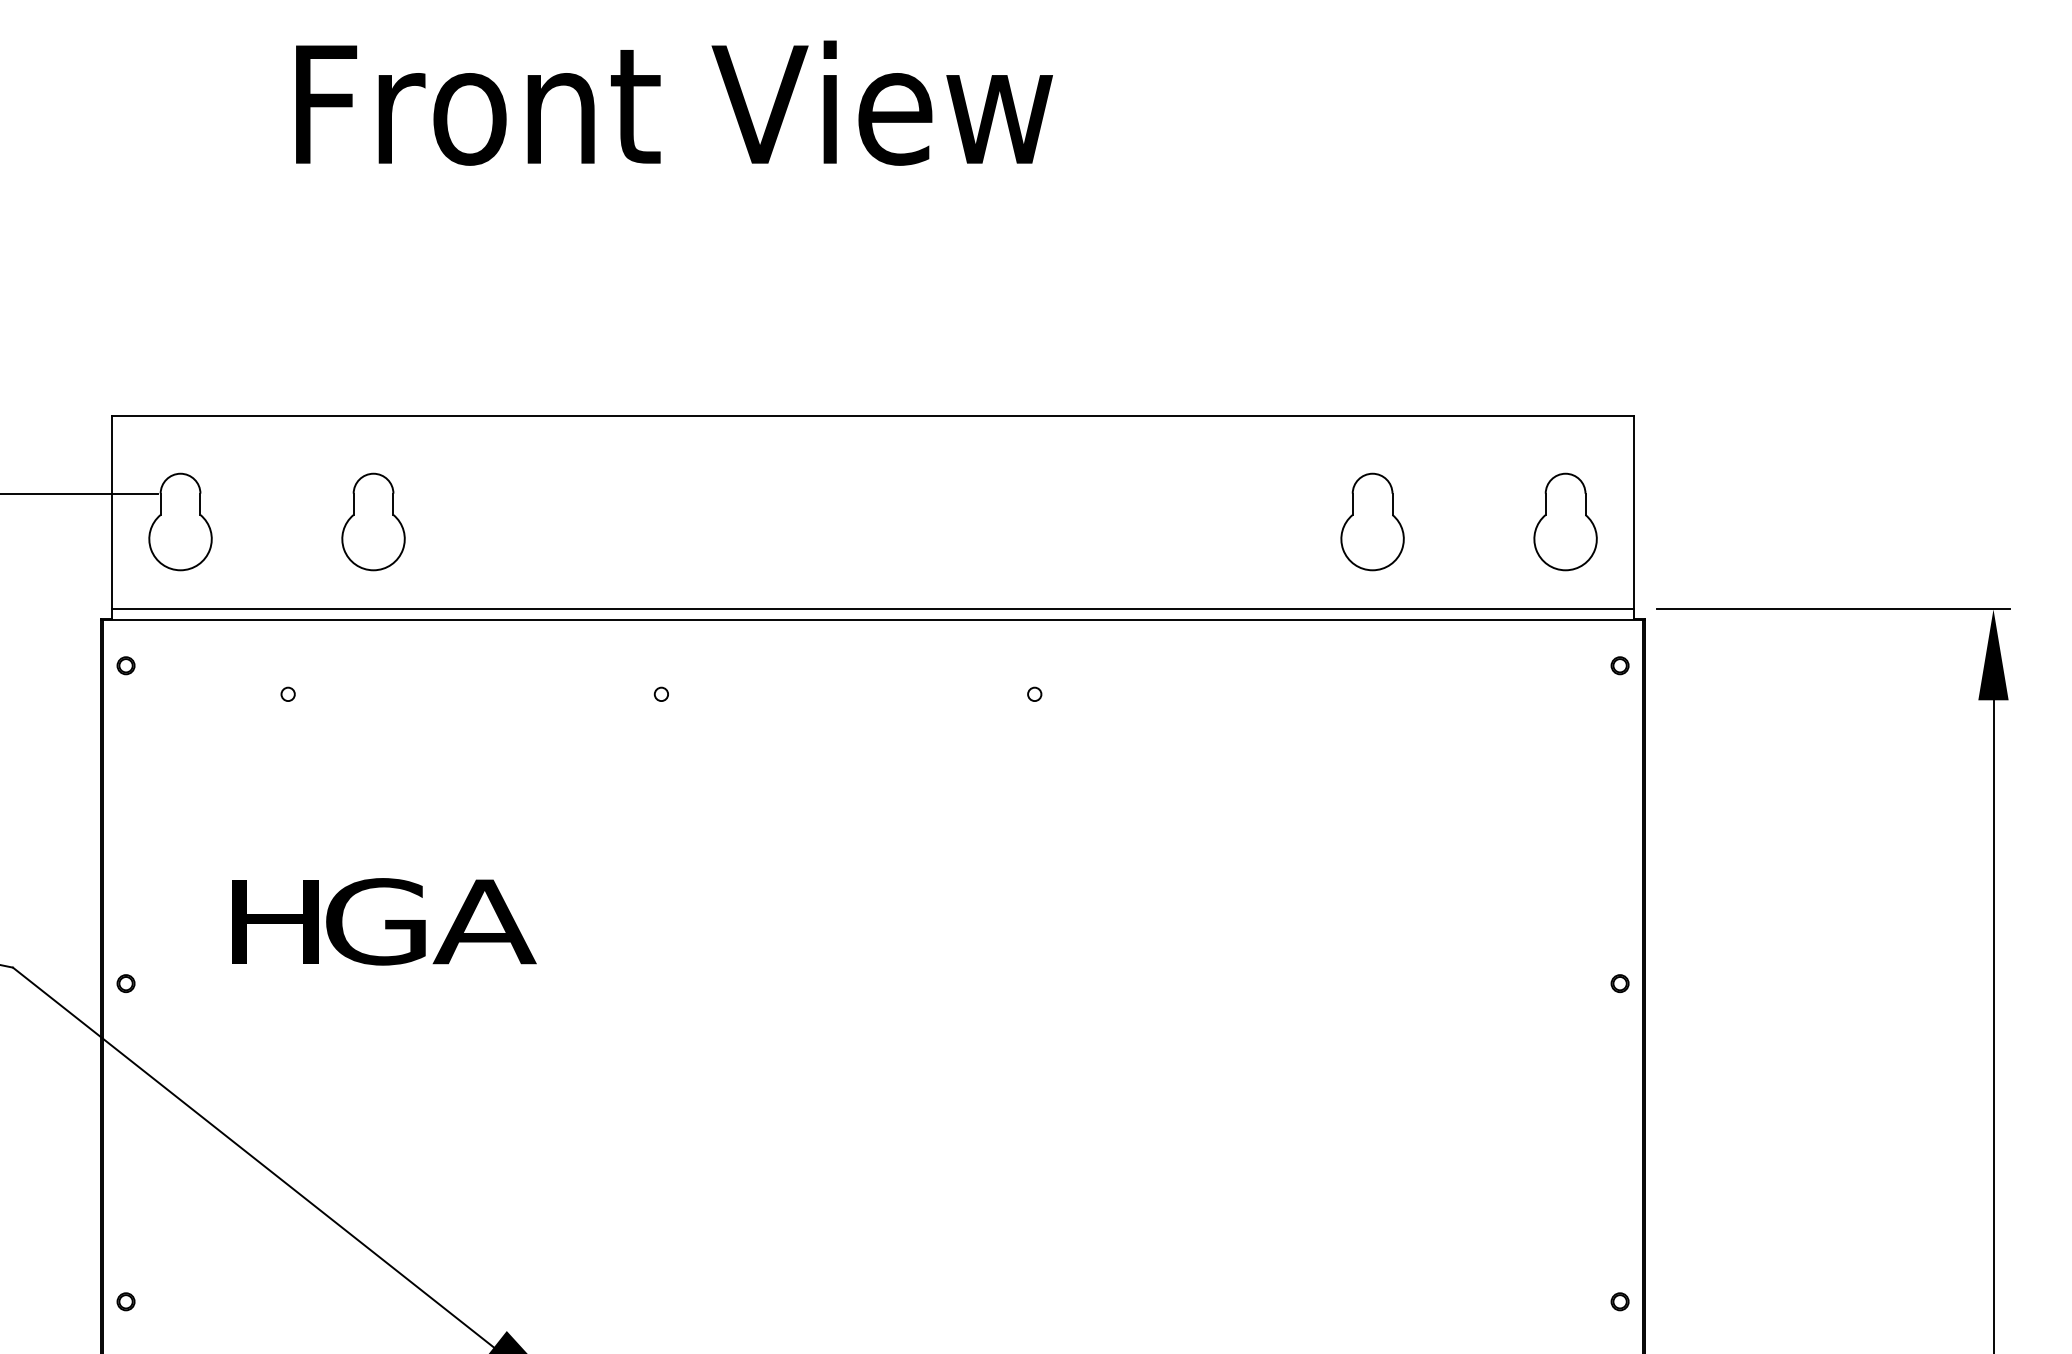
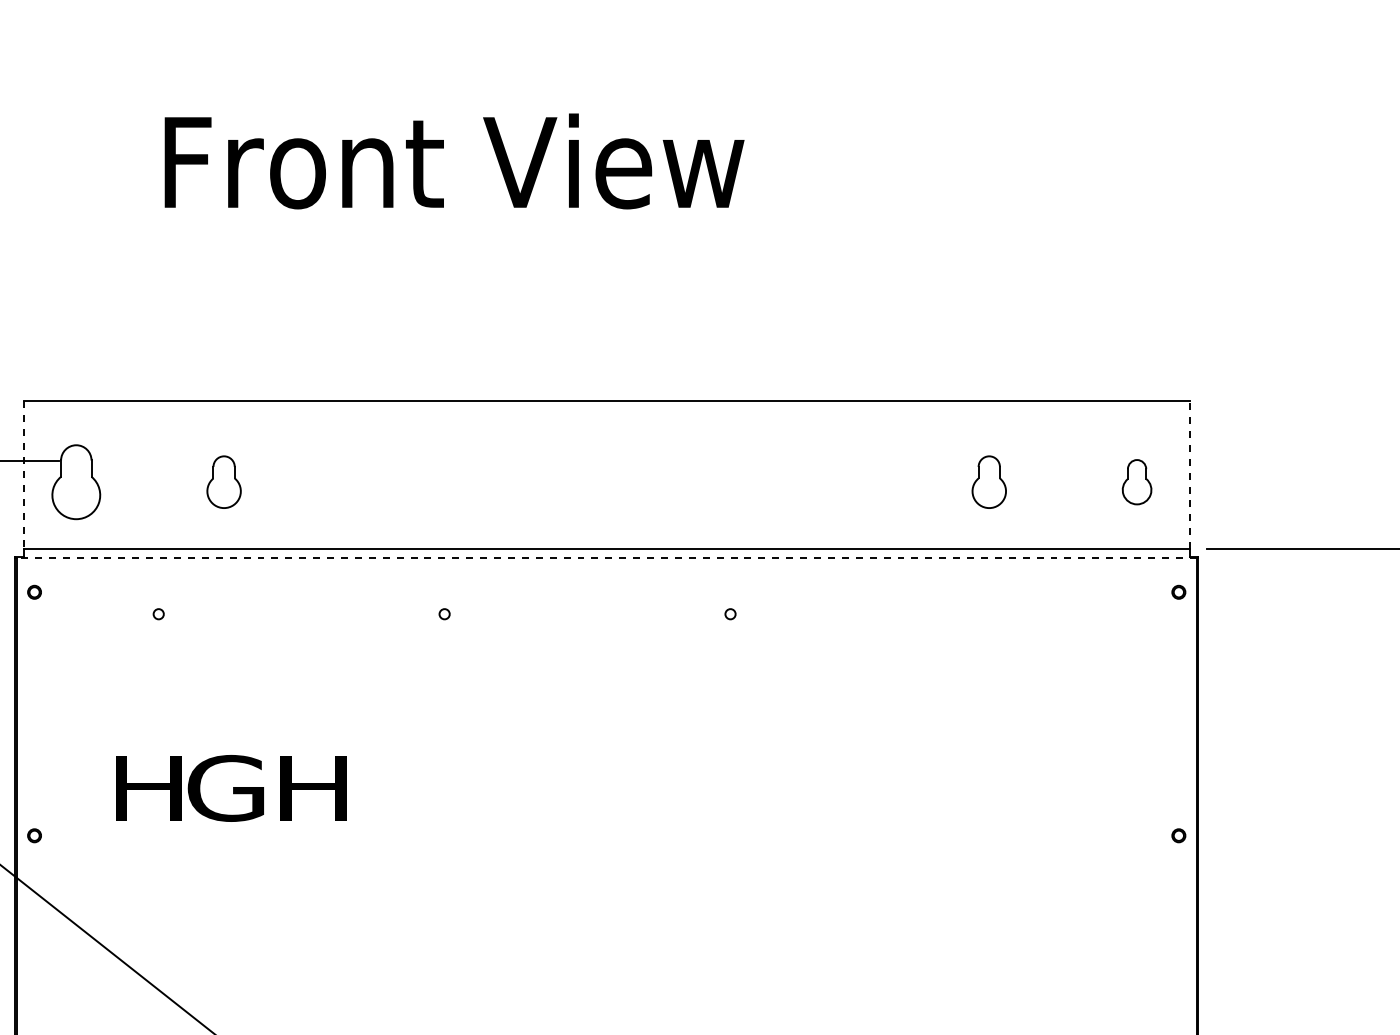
line: (1634, 512) -> (1189, 474), solid -> dashed
line: (111, 513) -> (23, 475), solid -> dashed
part: (373, 521) -> (224, 481), size x0.7
part: (1372, 521) -> (989, 481), size x0.7
part: (1565, 521) -> (1137, 481), size x0.6
line: (872, 620) -> (606, 557), solid -> dashed
text: (484, 921) -> (309, 788), A -> H

